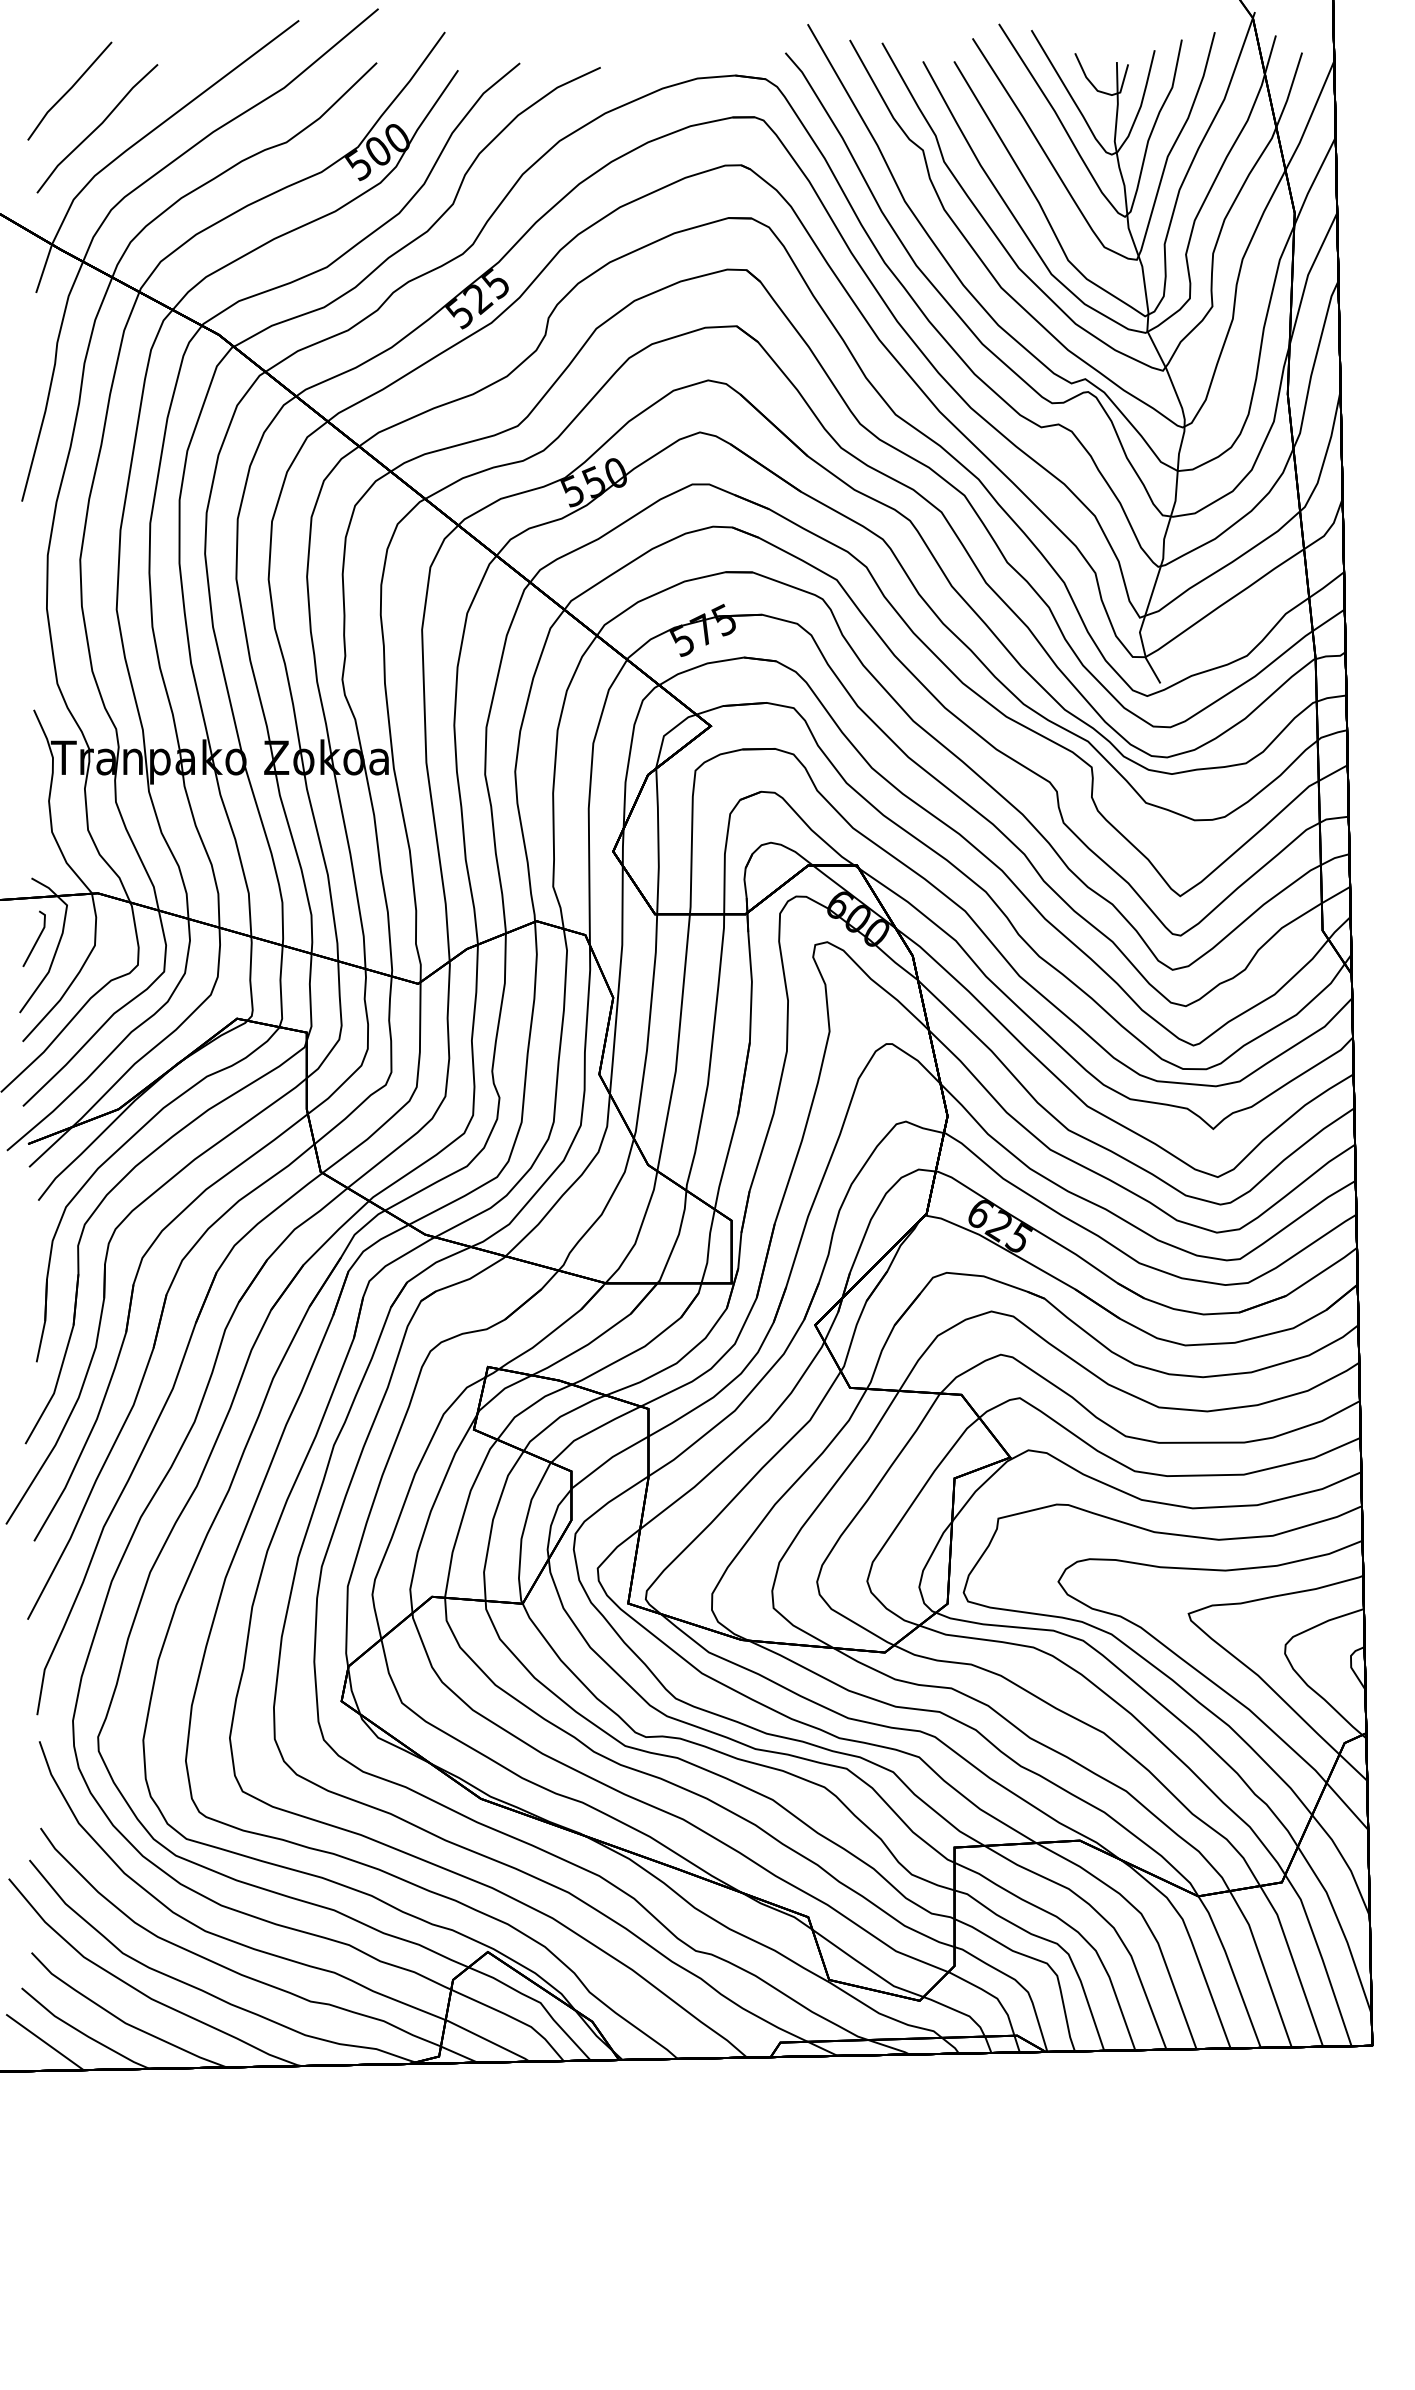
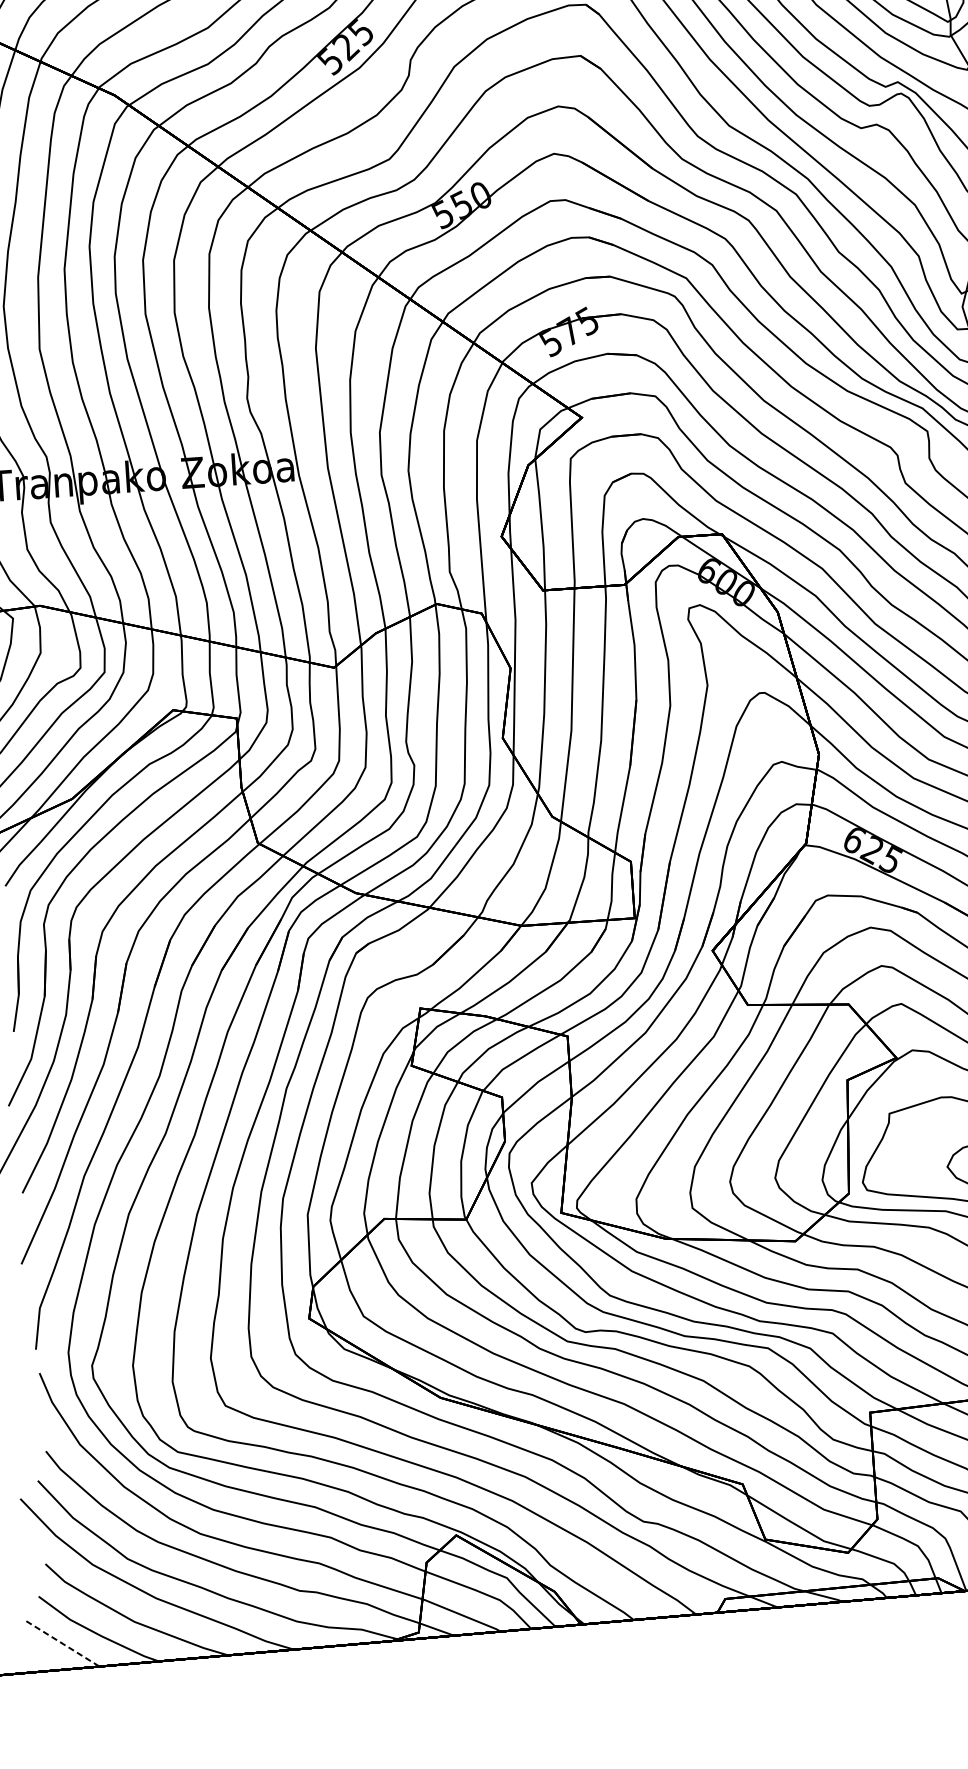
line: (44, 2042) -> (62, 1644), solid -> dashed

